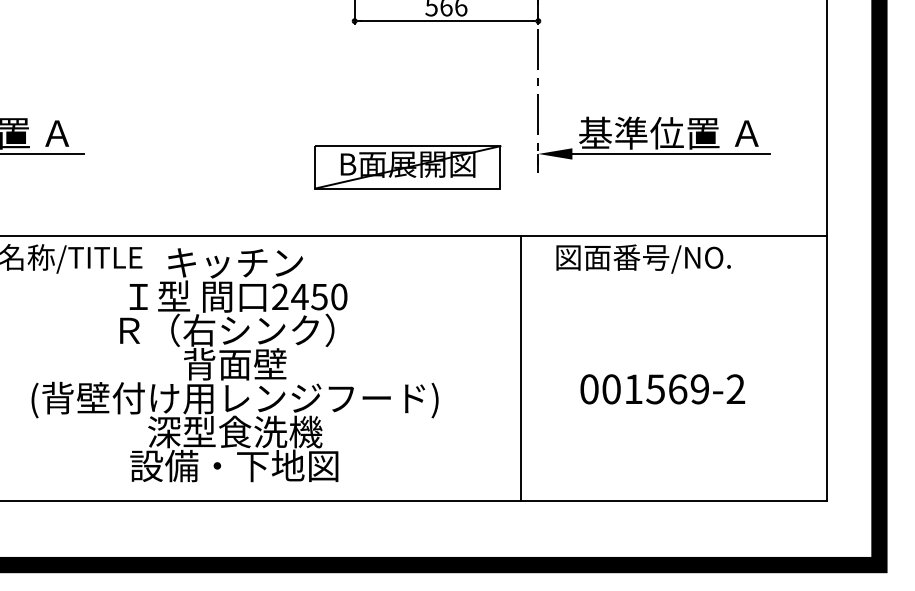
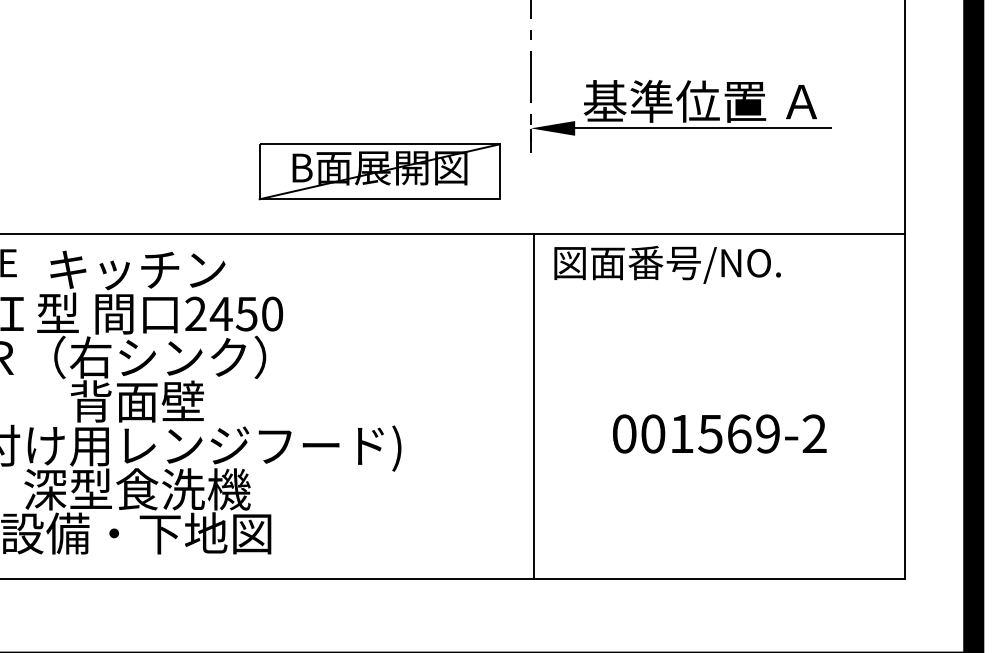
part: (407, 167) -> (379, 171), moved
line: (520, 367) -> (533, 405), moved
text: (662, 389) -> (719, 434), moved

